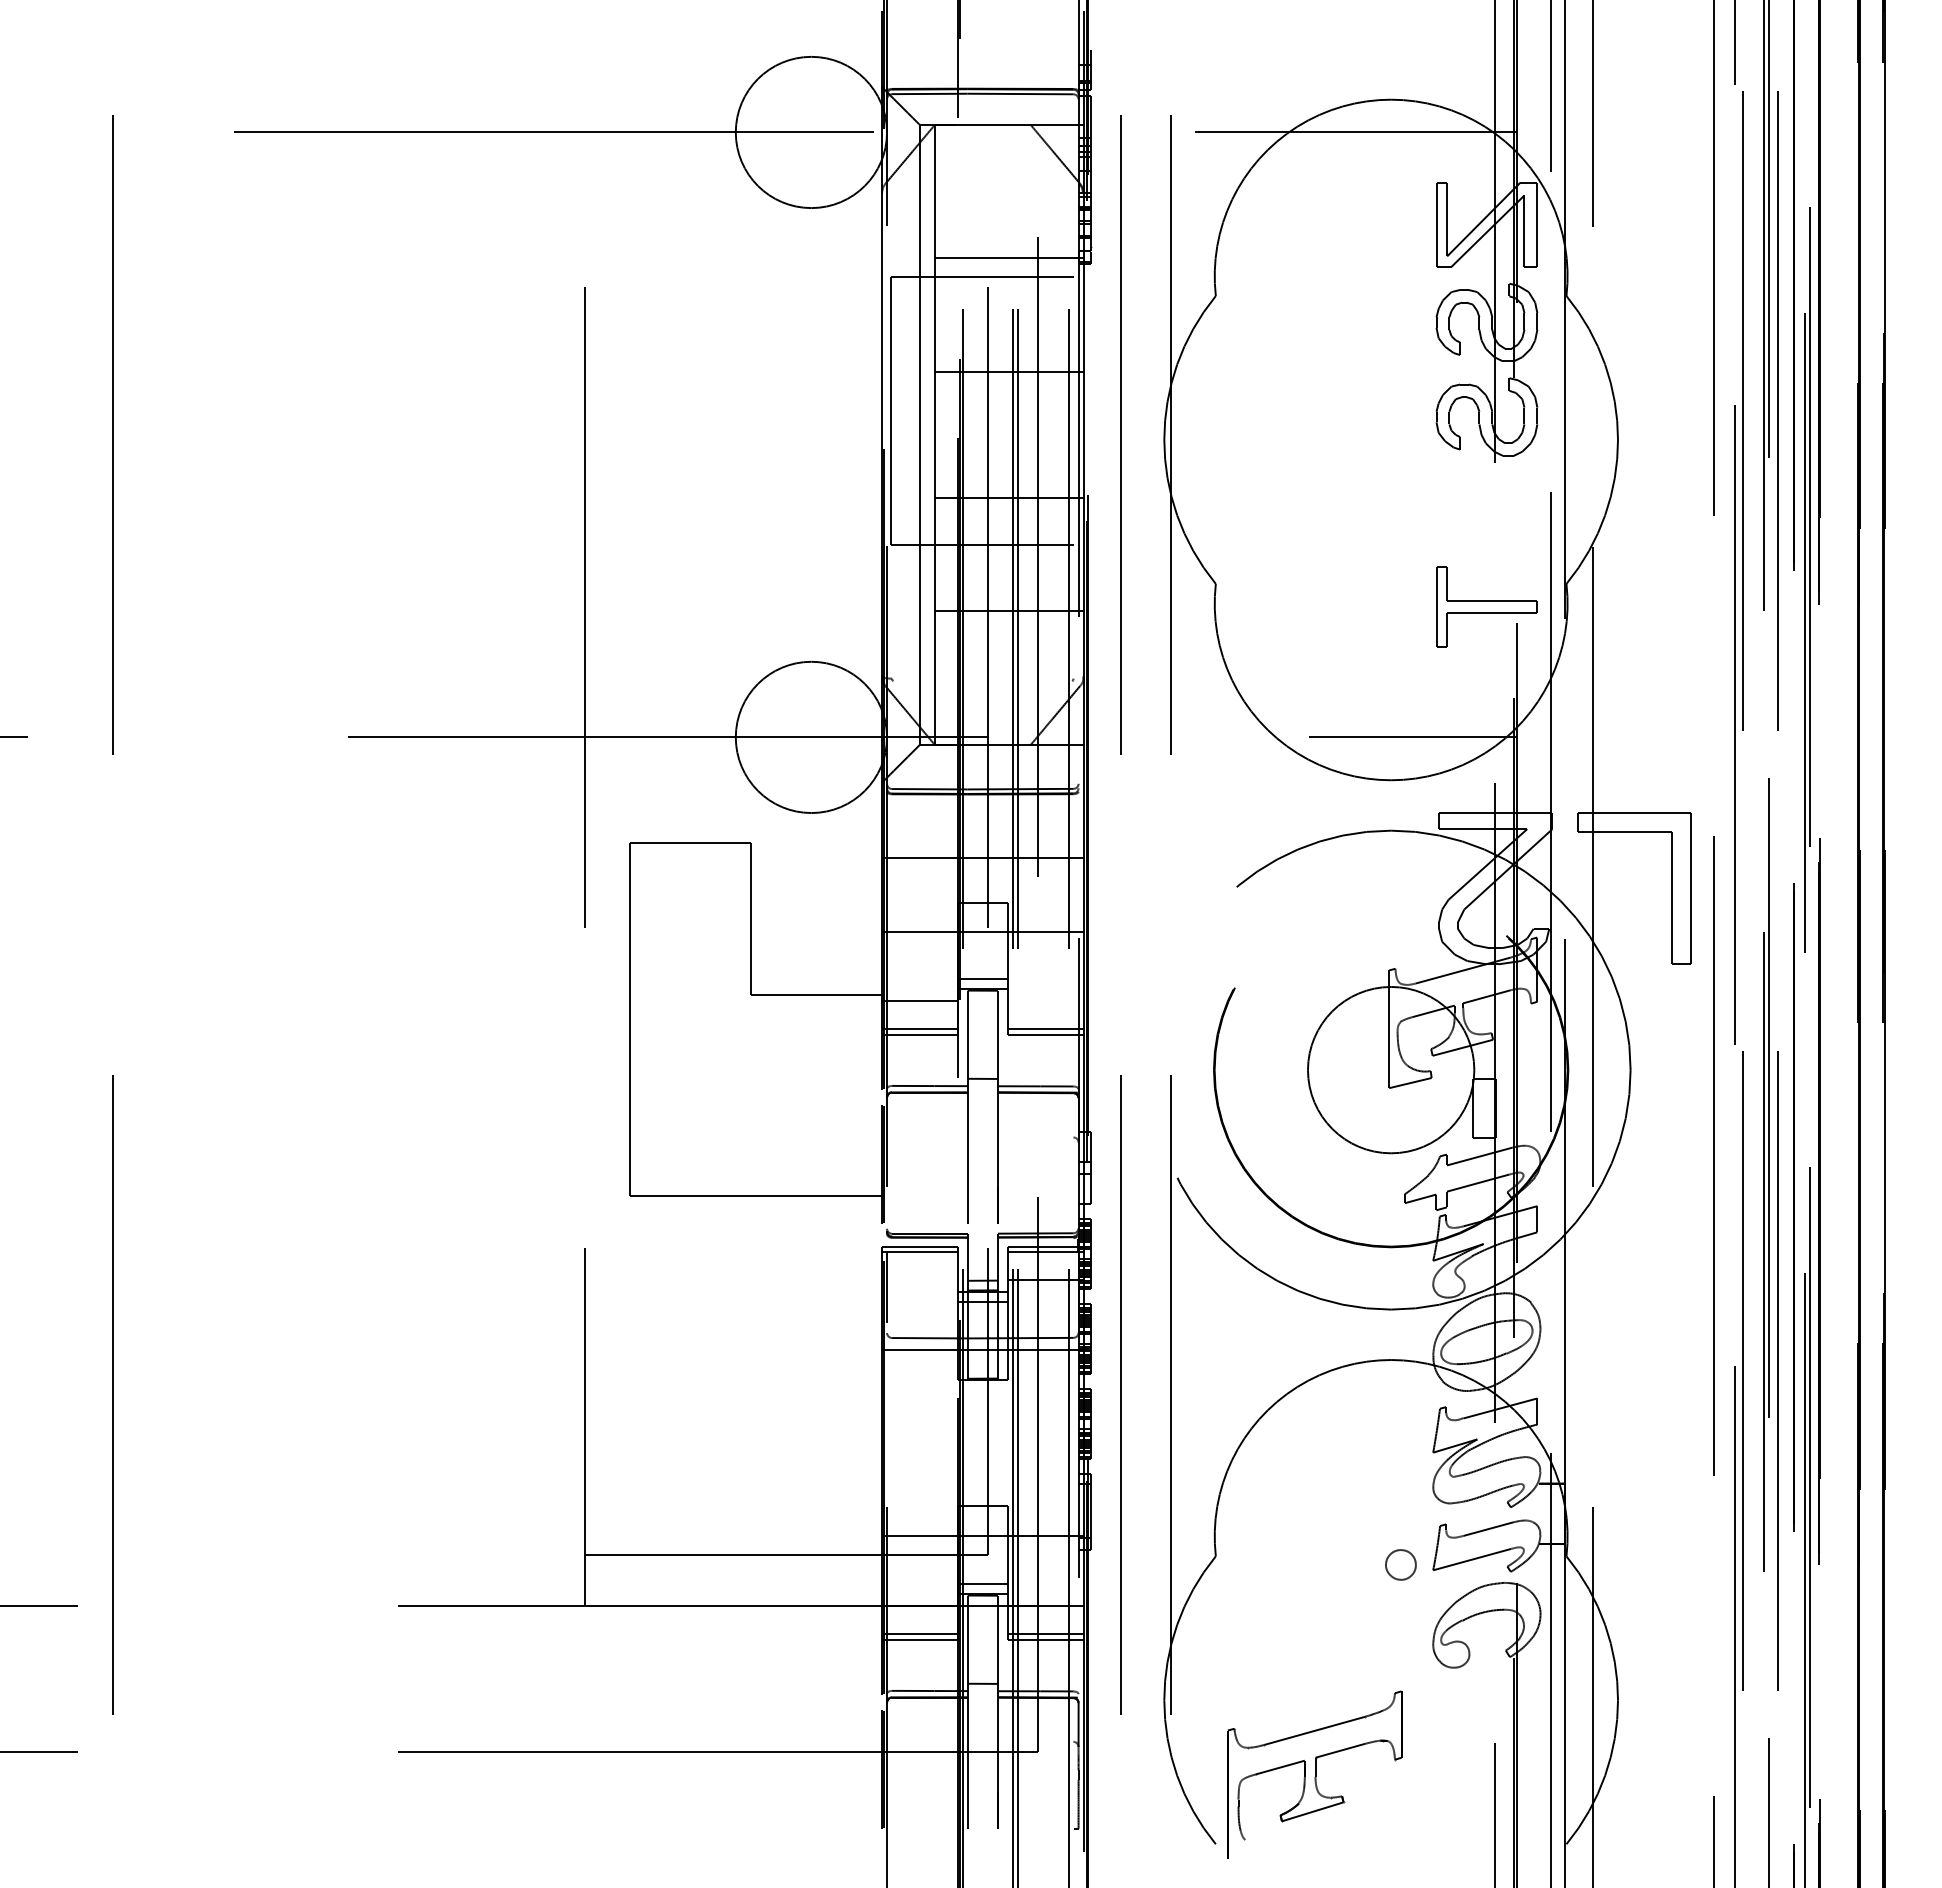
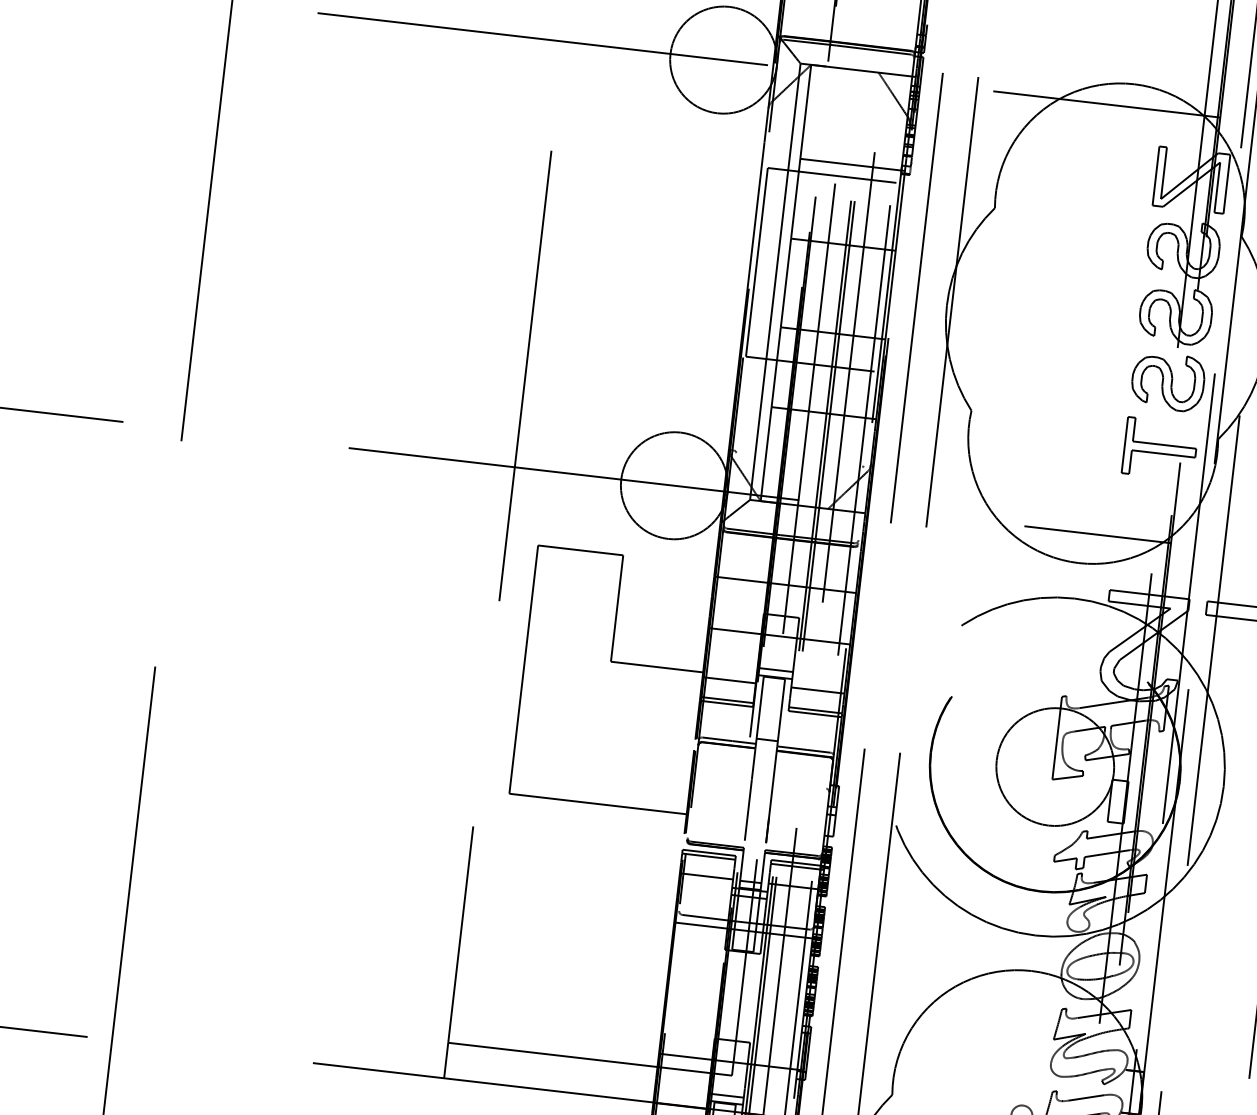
part: (1486, 511) -> (1167, 381), added
line: (1045, 1001) -> (817, 690), added
line: (919, 1280) -> (706, 876), added

